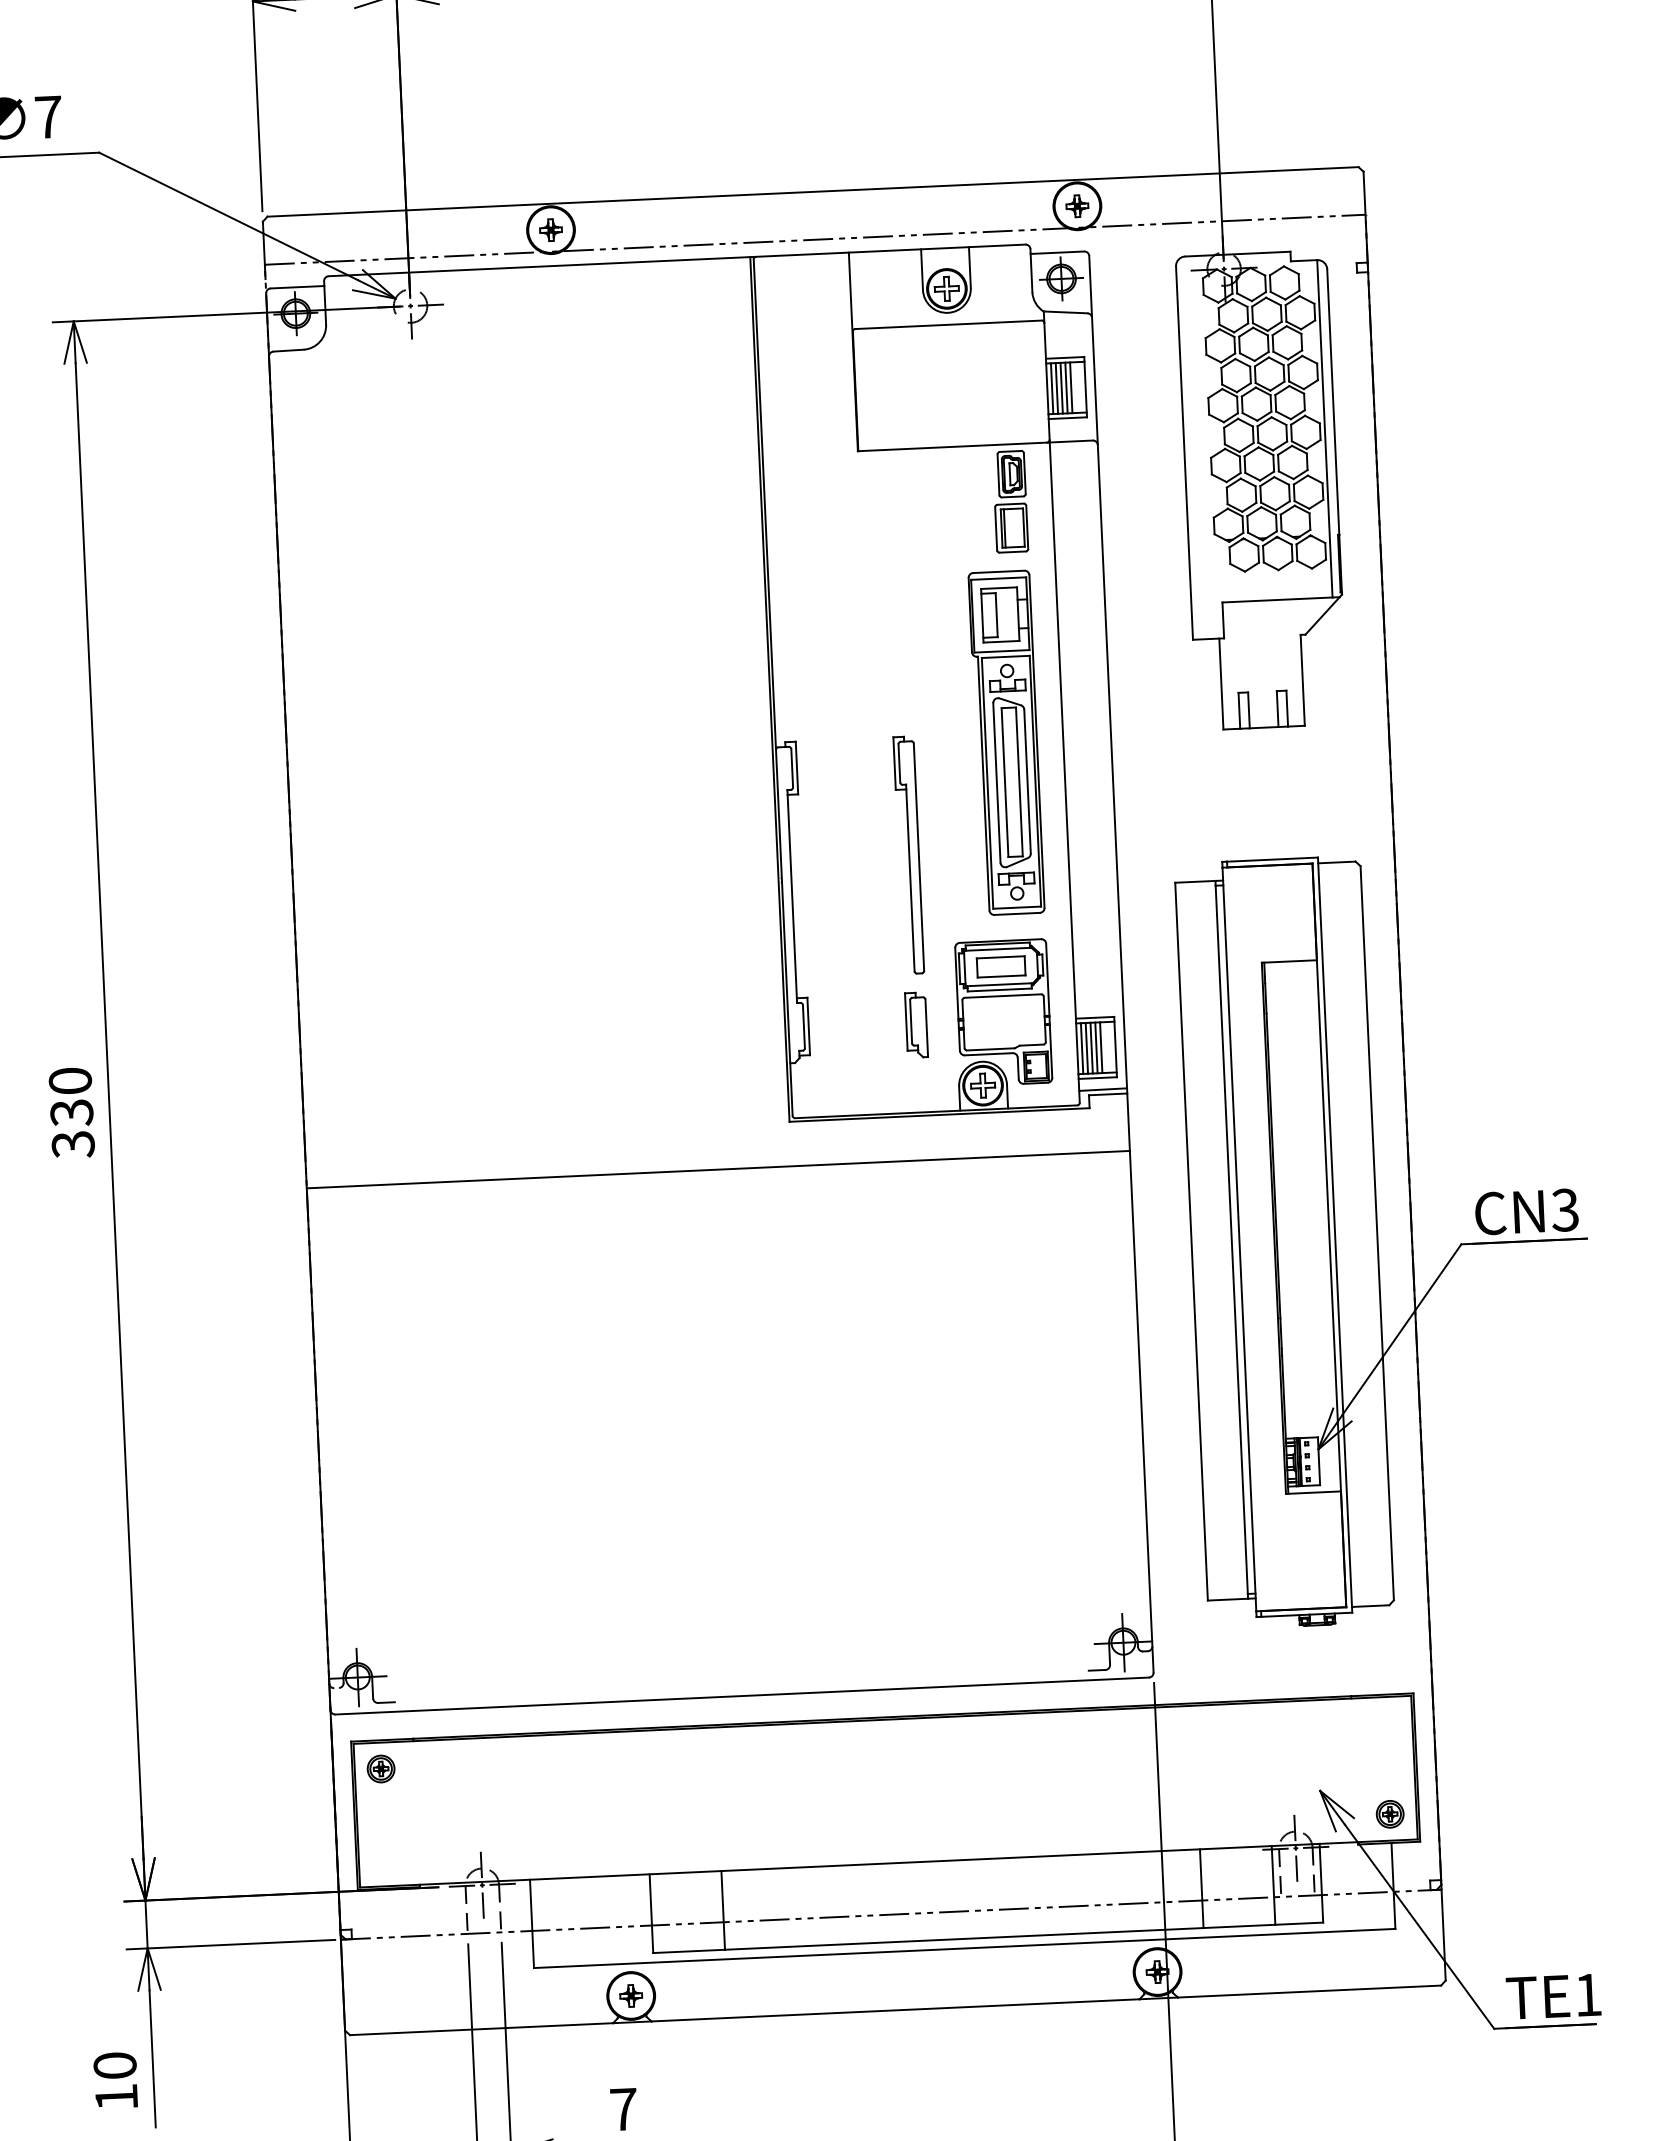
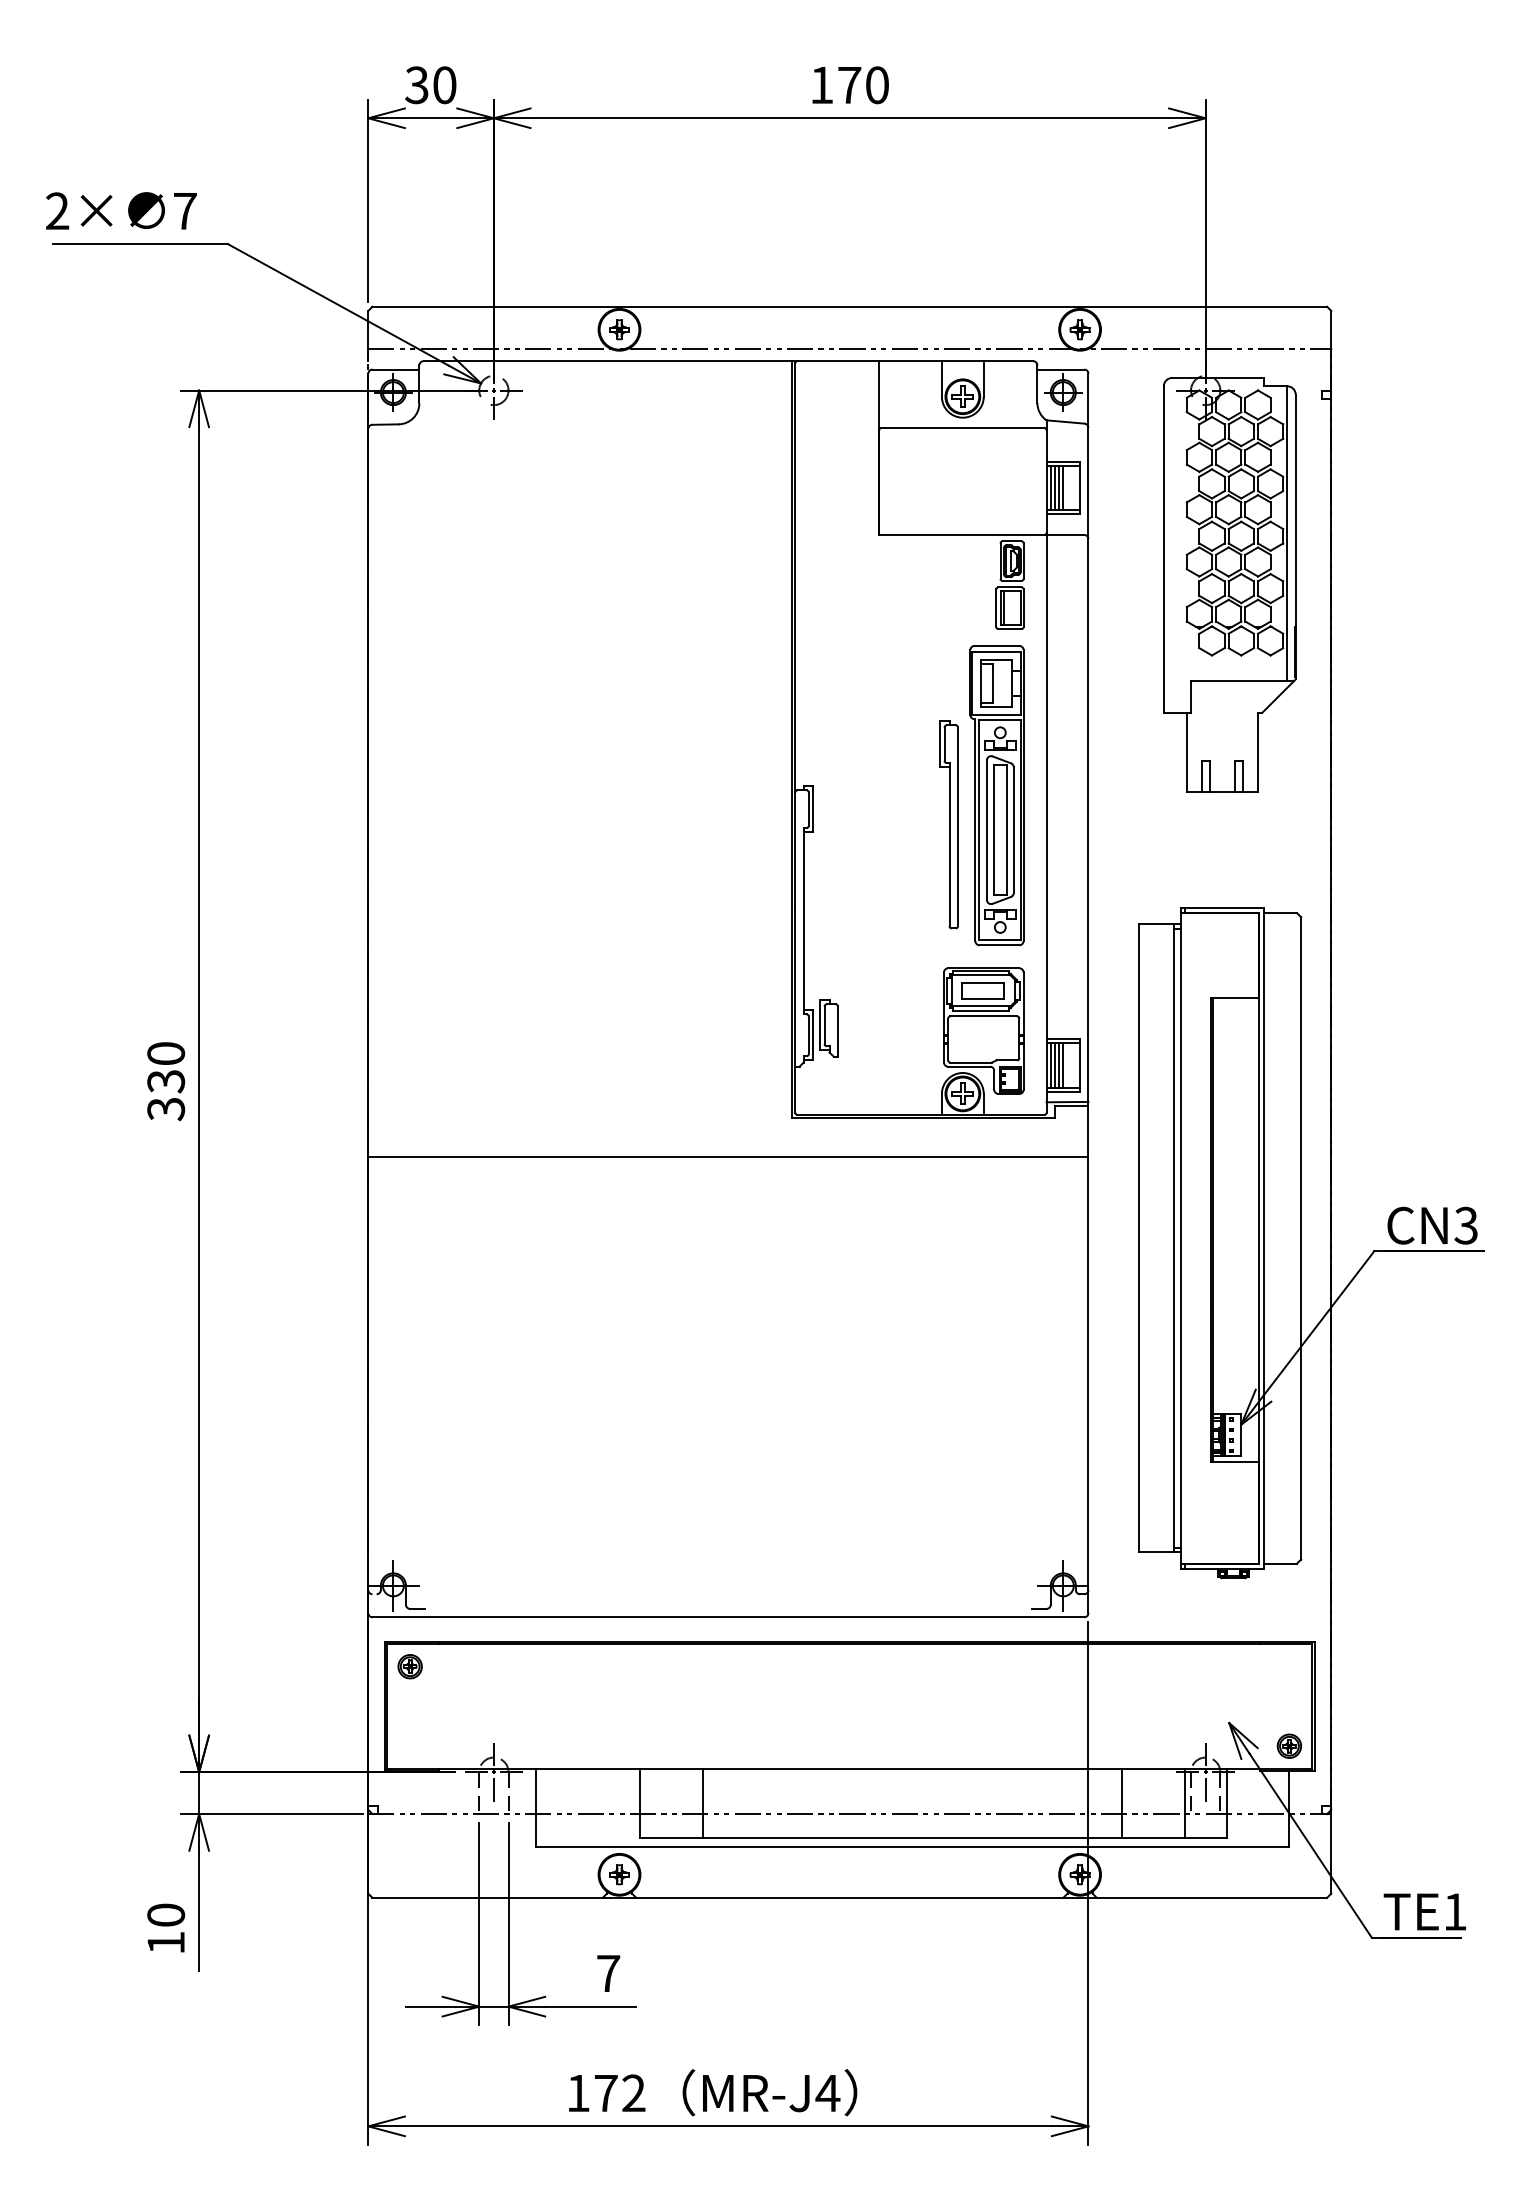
line: (1071, 387) -> (1067, 487), removed
part: (908, 854) -> (948, 824), moved
part: (915, 1025) -> (828, 1028), moved
line: (1101, 1047) -> (1067, 1065), removed

